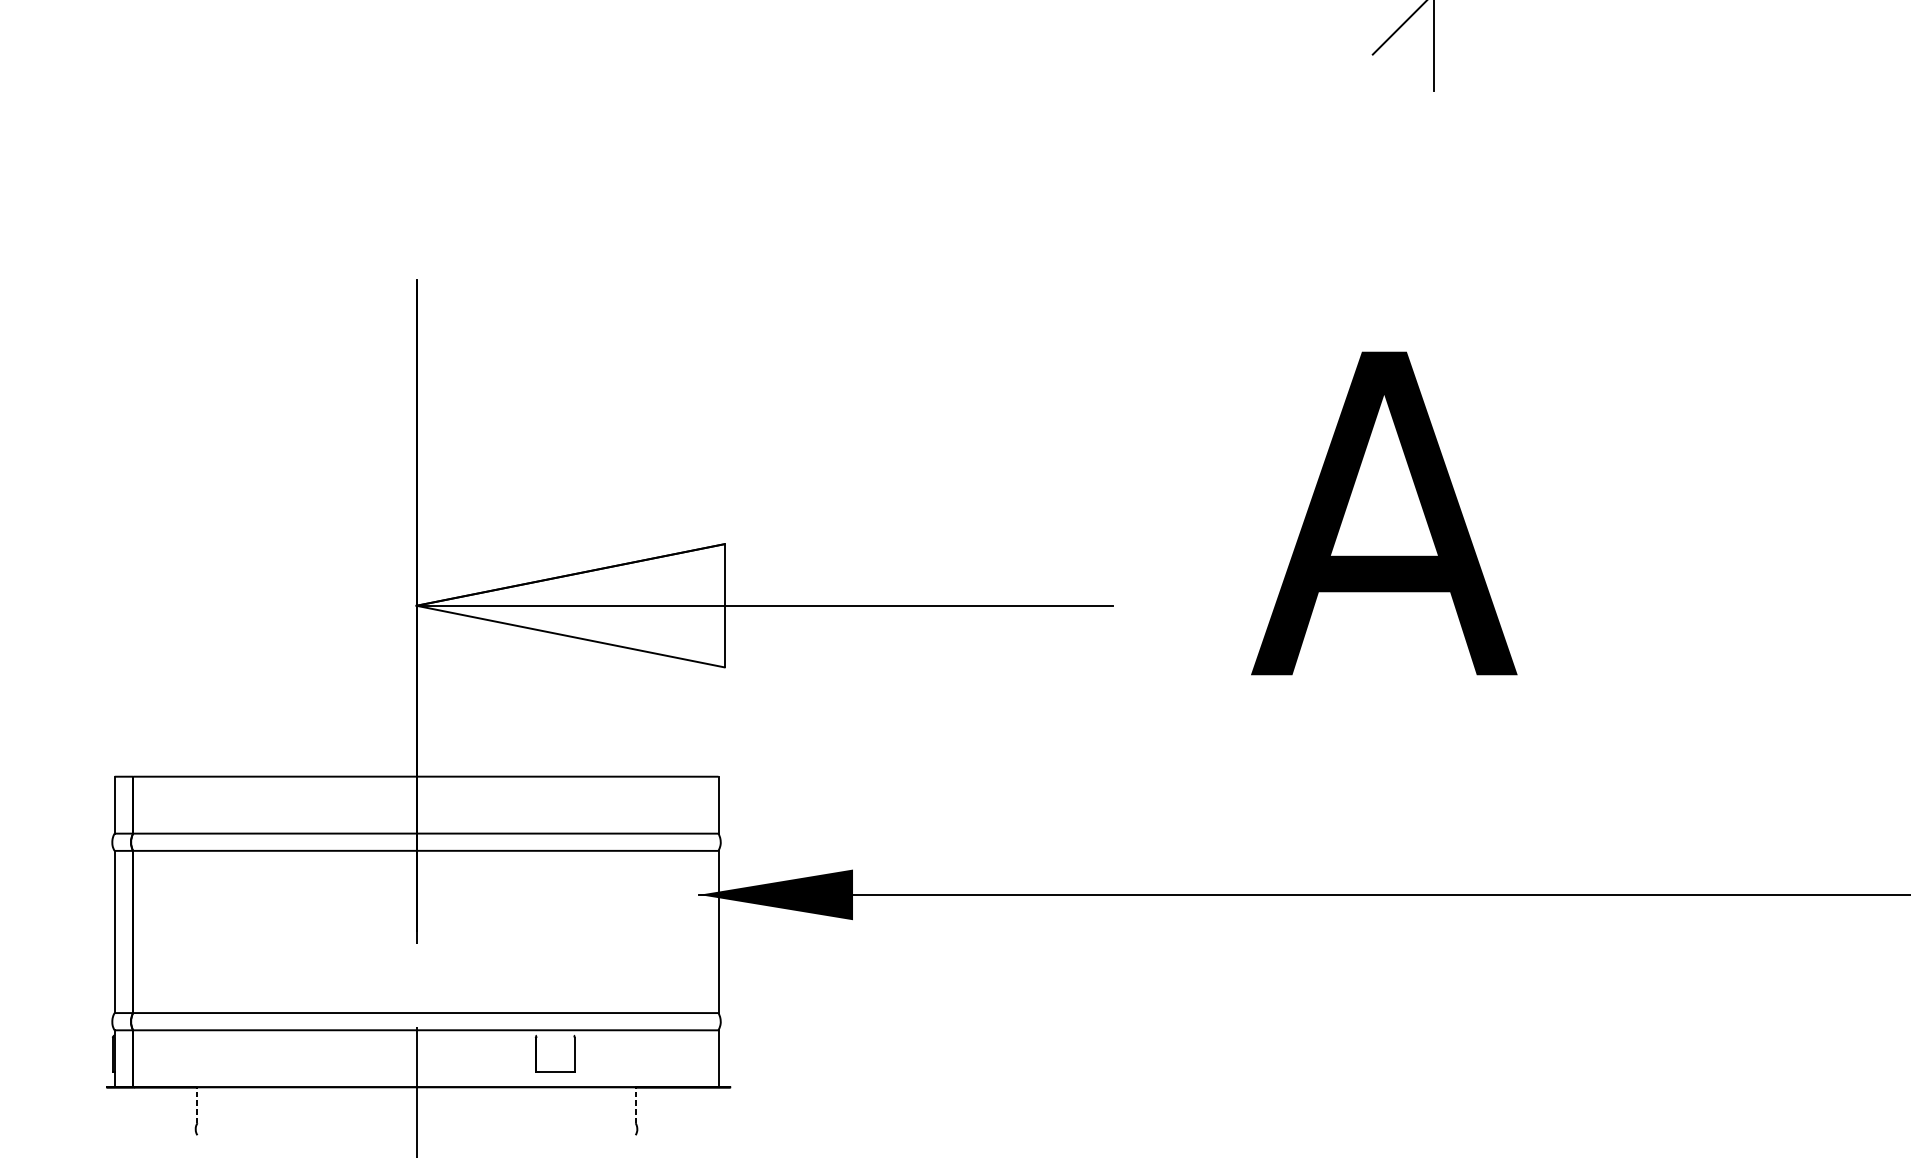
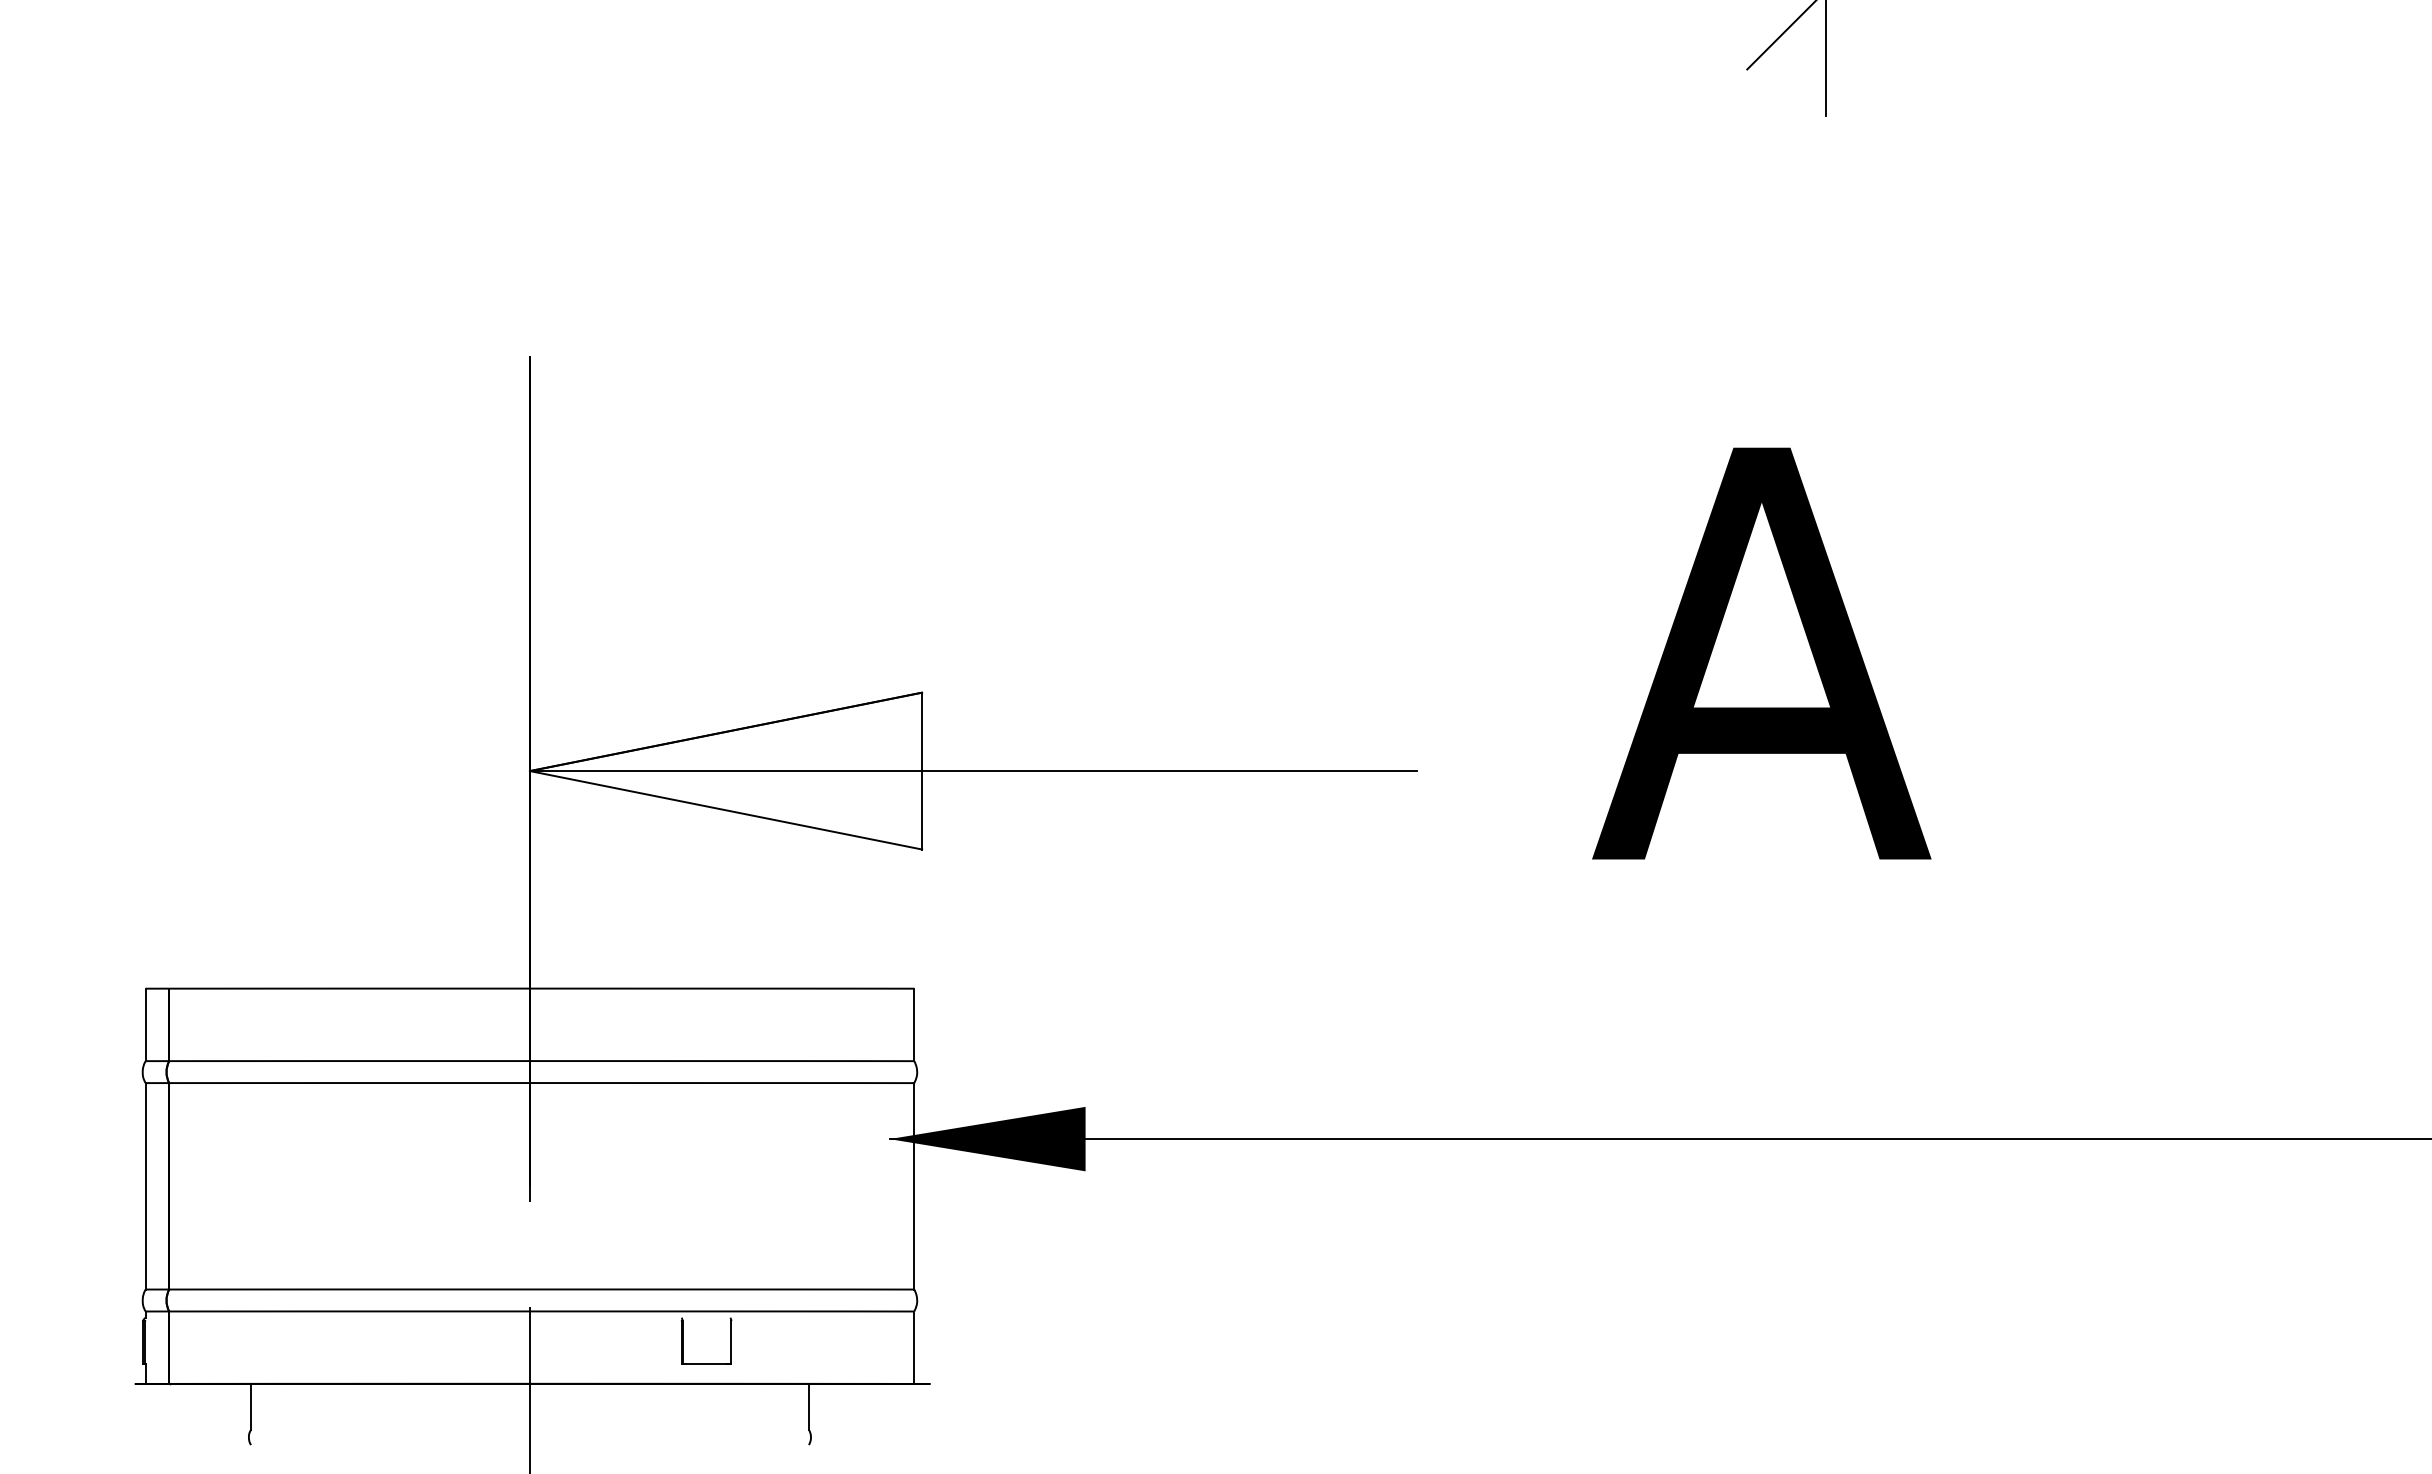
line: (197, 1104) -> (251, 1406), dashed -> solid
line: (635, 1104) -> (808, 1406), dashed -> solid

